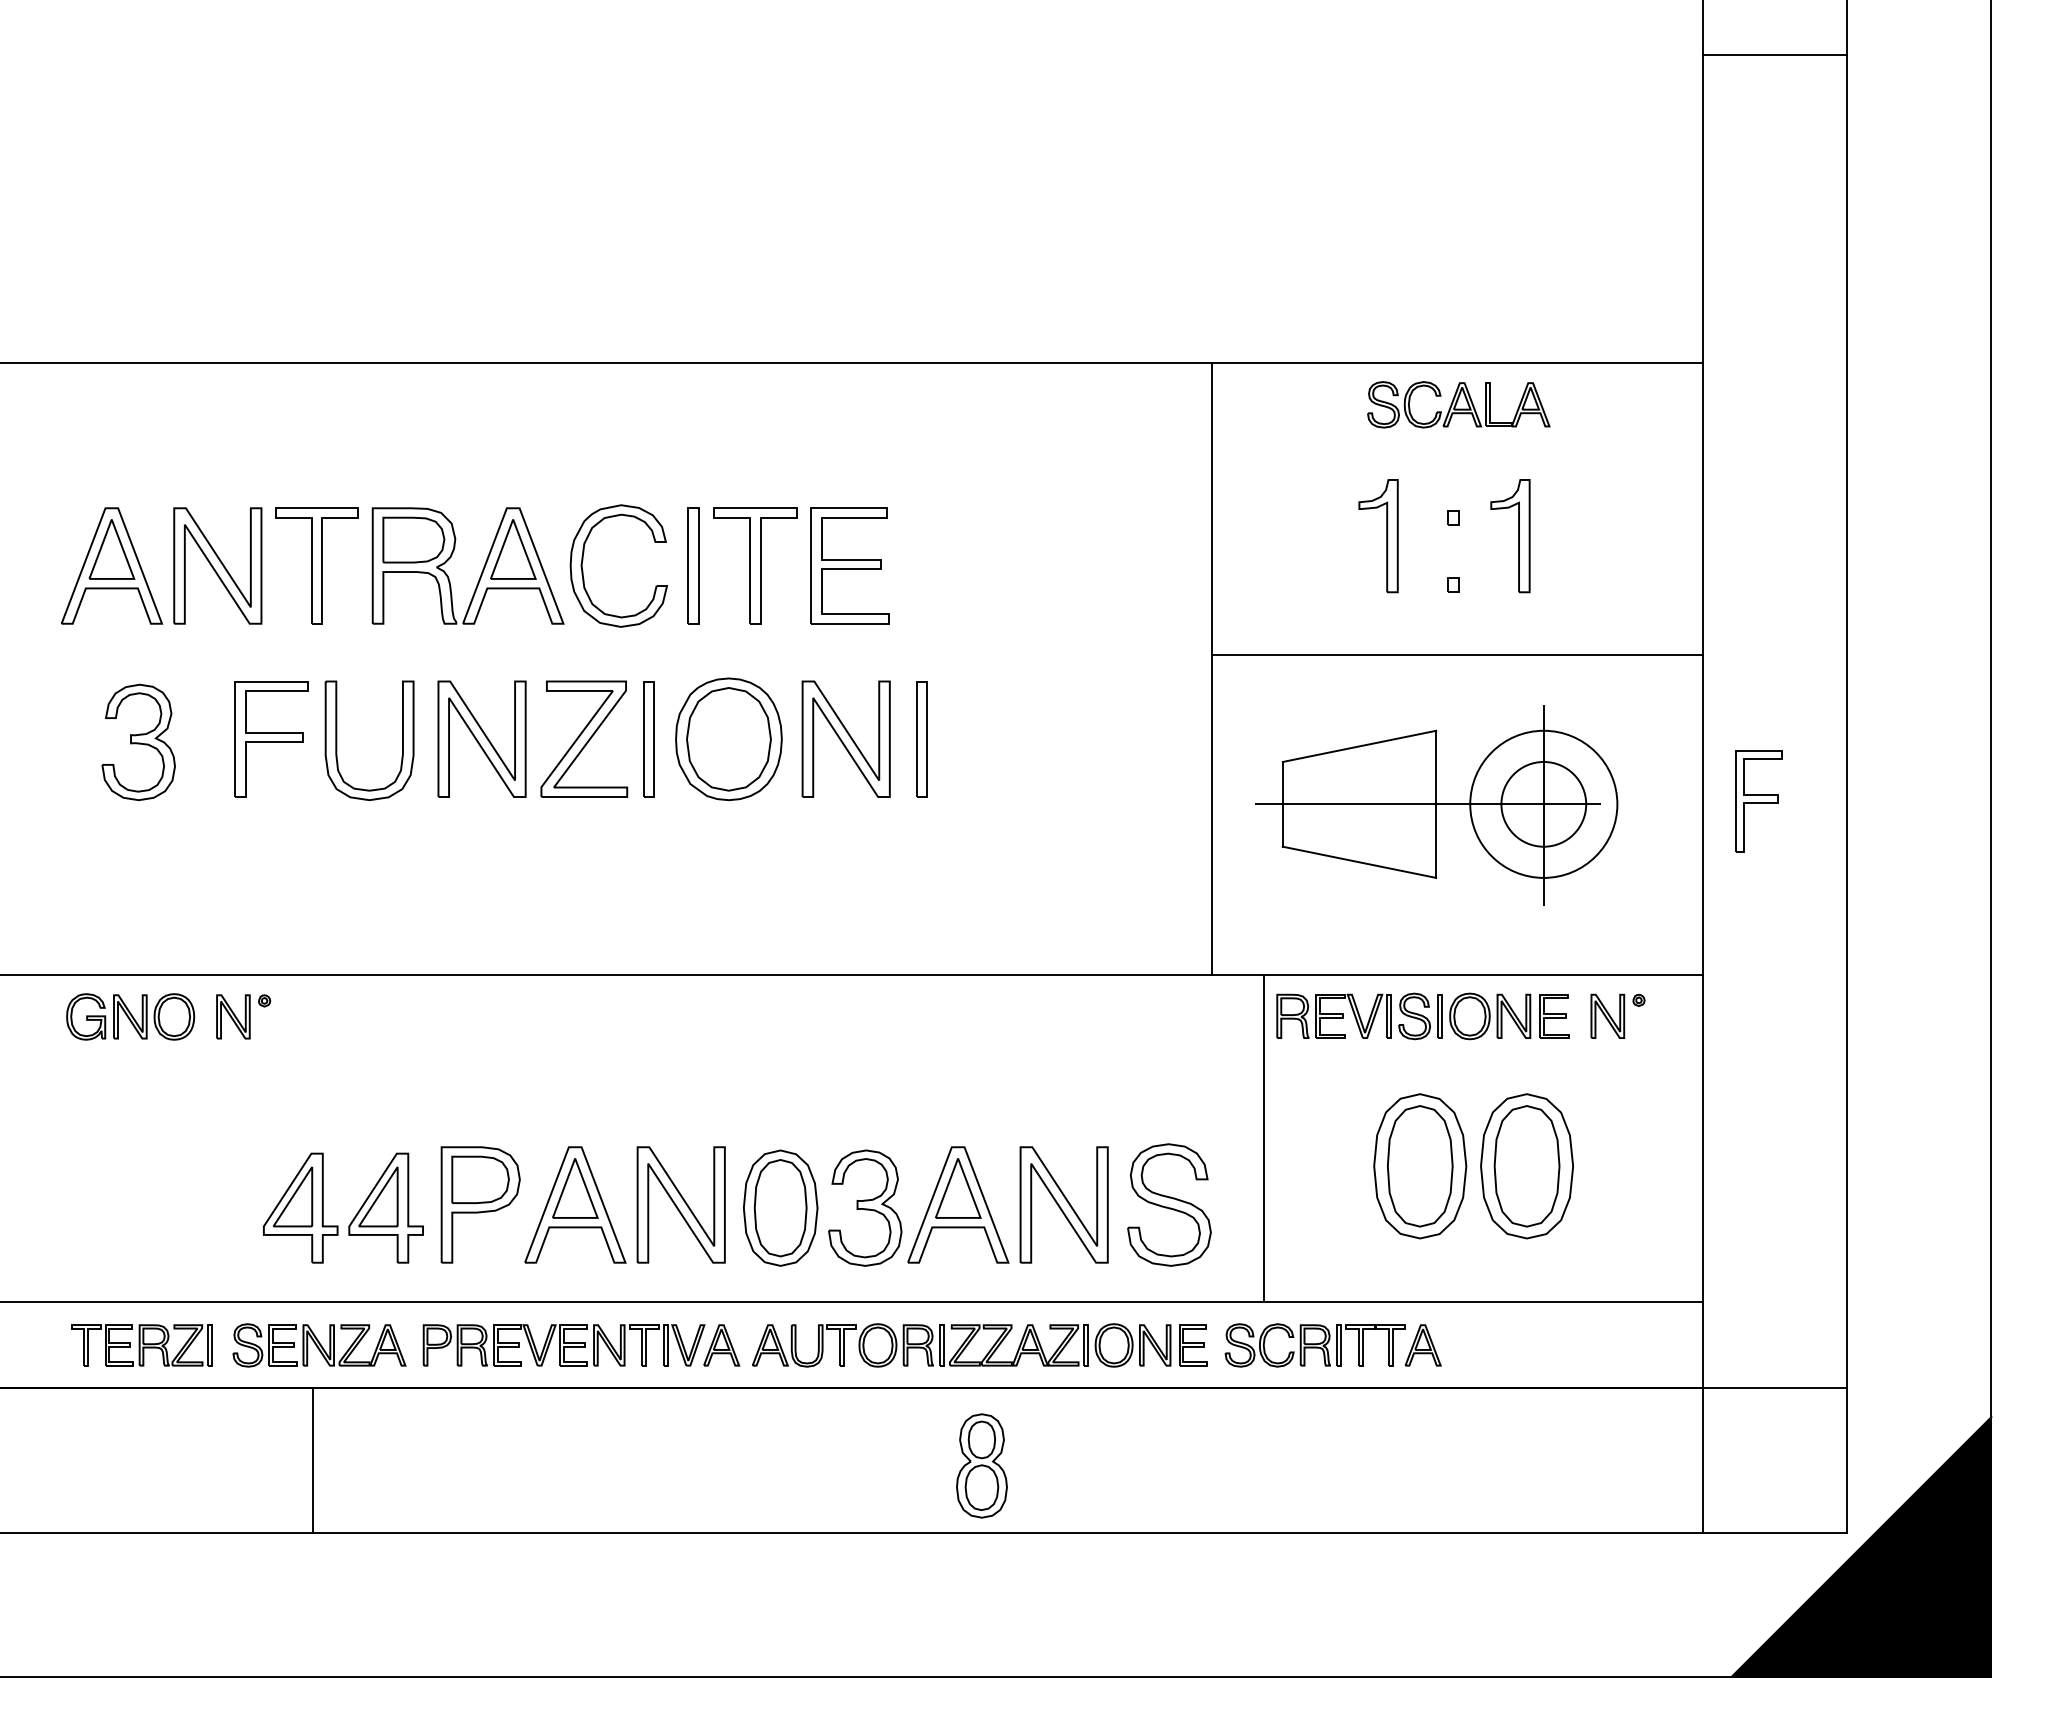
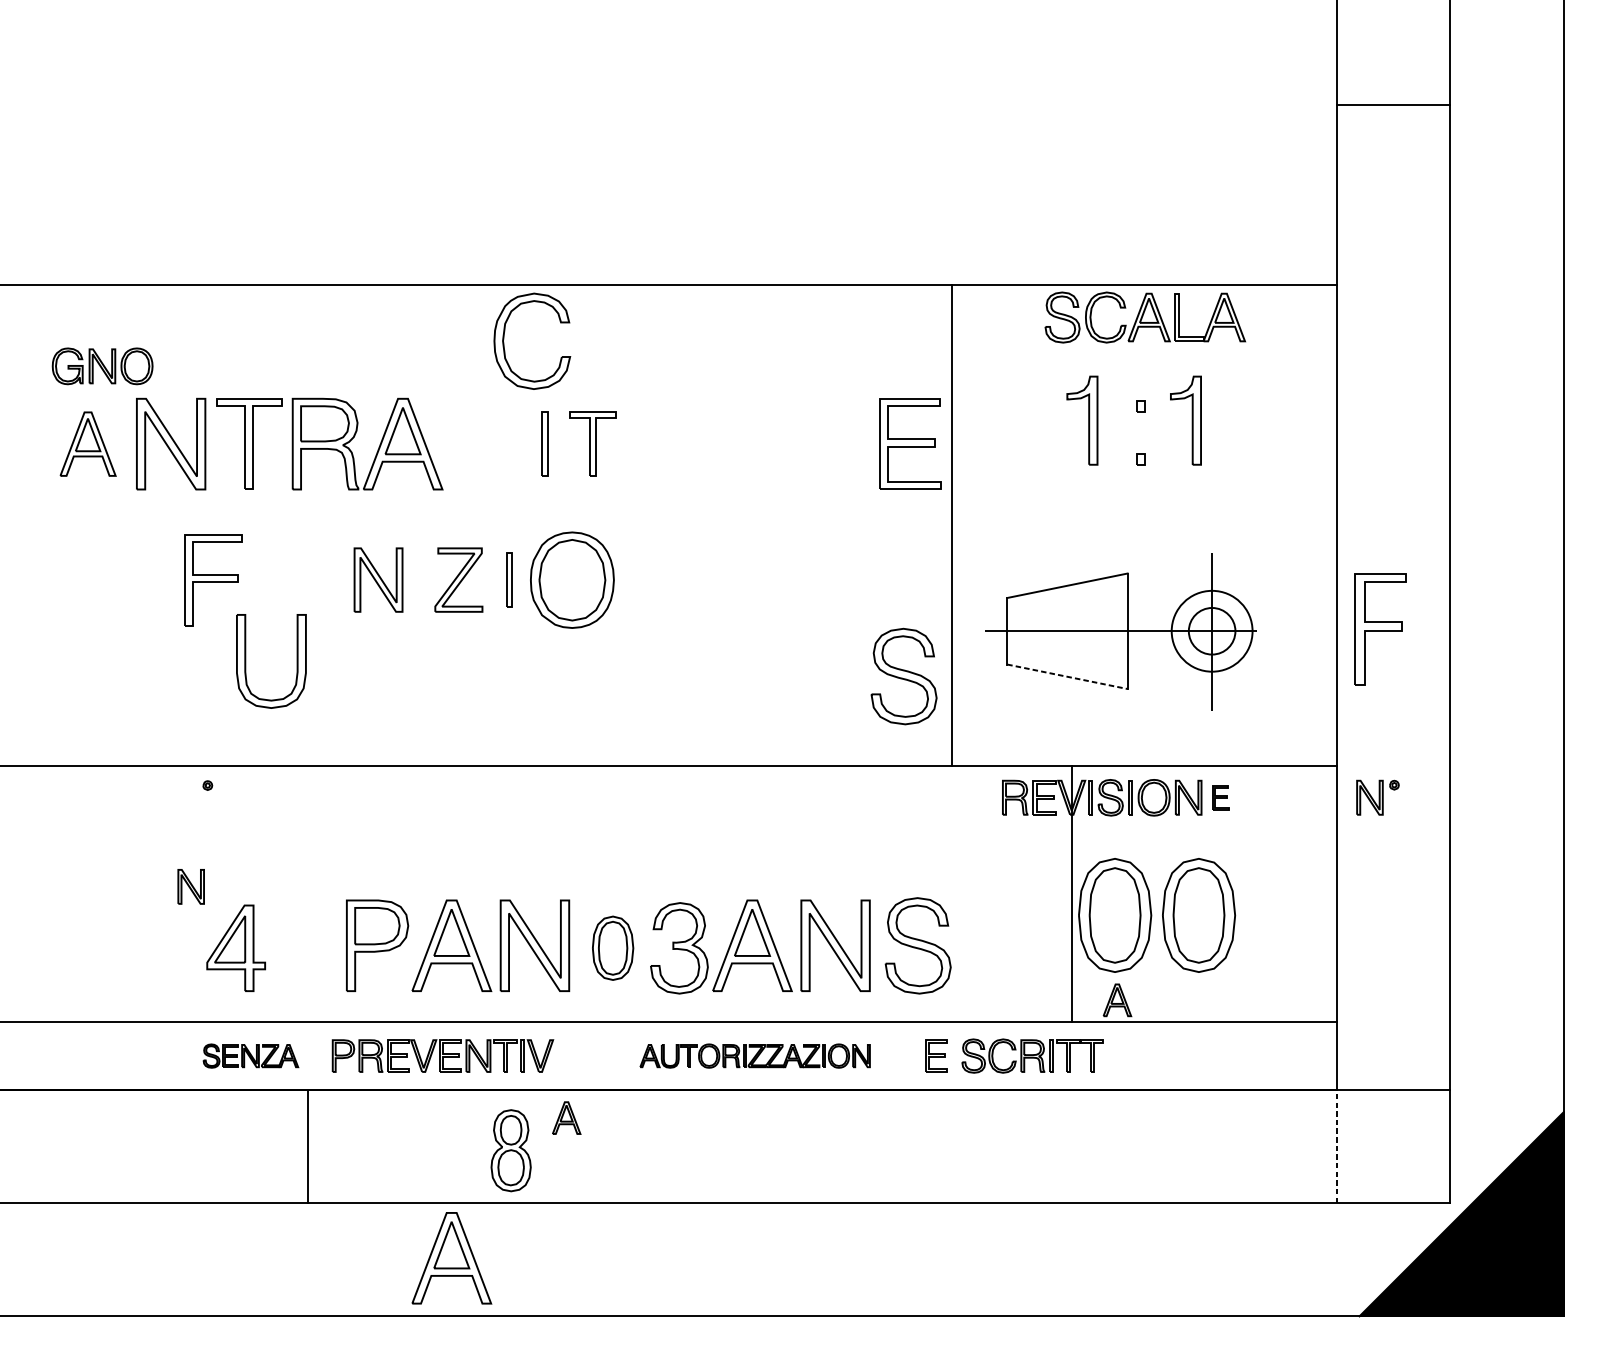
line: (1774, 55) -> (1393, 105), moved
part: (1458, 404) -> (1145, 317), size x1.4
part: (583, 560) -> (504, 336), moved
part: (112, 565) -> (88, 443), size x0.7
part: (693, 565) -> (544, 443), size x0.7
part: (755, 565) -> (593, 443), size x0.7
part: (849, 565) -> (910, 443), moved
line: (1456, 655) -> (1143, 514), removed
part: (481, 738) -> (378, 579), size x0.7
part: (584, 738) -> (458, 579), size x0.7
part: (845, 738) -> (663, 579), removed
part: (648, 739) -> (509, 580), size x0.6
part: (921, 739) -> (723, 580), removed
part: (337, 740) -> (246, 661), moved
part: (138, 741) -> (108, 581), removed
part: (1758, 801) -> (1380, 629), size x1.4
circle: (1543, 803) -> (1211, 630), size x0.7
circle: (1543, 803) -> (1211, 630), size x0.7
part: (1151, 861) -> (904, 676), added
line: (1359, 862) -> (1067, 676), solid -> dashed
part: (1617, 1015) -> (1377, 797), moved
part: (130, 1016) -> (102, 366), moved
part: (233, 1016) -> (191, 886), moved
part: (1554, 1016) -> (1220, 797), size x0.7
line: (1263, 1138) -> (1071, 893), moved
part: (385, 1207) -> (302, 947), removed
part: (780, 1207) -> (612, 947), size x0.7
part: (141, 1345) -> (111, 1056), removed
part: (319, 1345) -> (250, 1056), size x0.7
part: (721, 1345) -> (566, 1118), moved
part: (961, 1345) -> (754, 1056), size x0.7
part: (1422, 1345) -> (1116, 1000), moved
line: (1702, 1459) -> (1336, 1145), solid -> dashed
line: (313, 1460) -> (308, 1146), moved
part: (981, 1465) -> (510, 1150), moved
part: (575, 1602) -> (451, 1257), added

